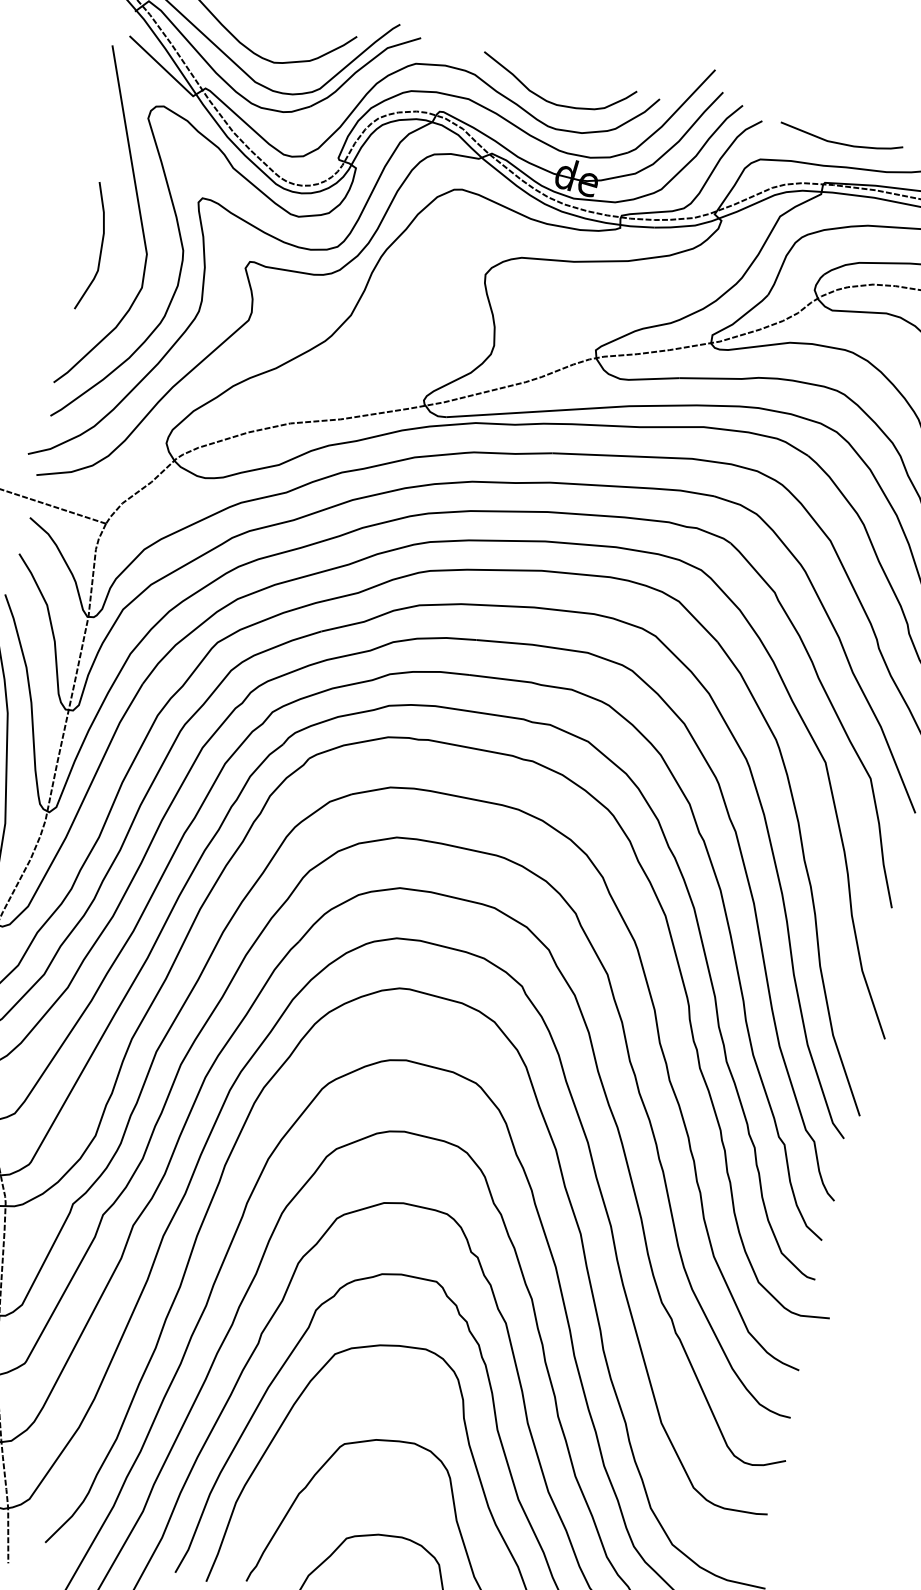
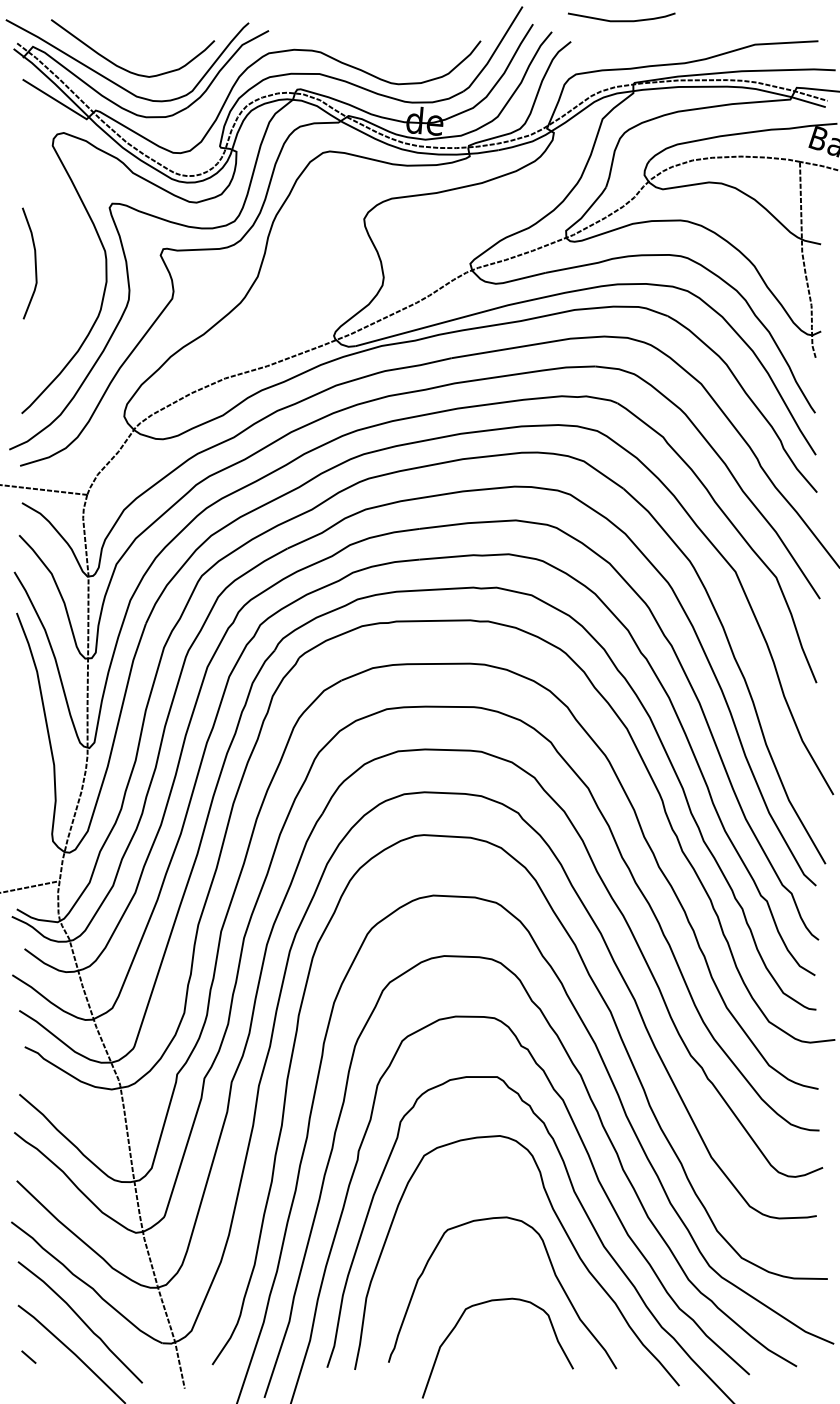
curve: (551, 101) -> (389, 61), removed
curve: (840, 142) -> (621, 20), moved
curve: (138, 214) -> (61, 228), removed

